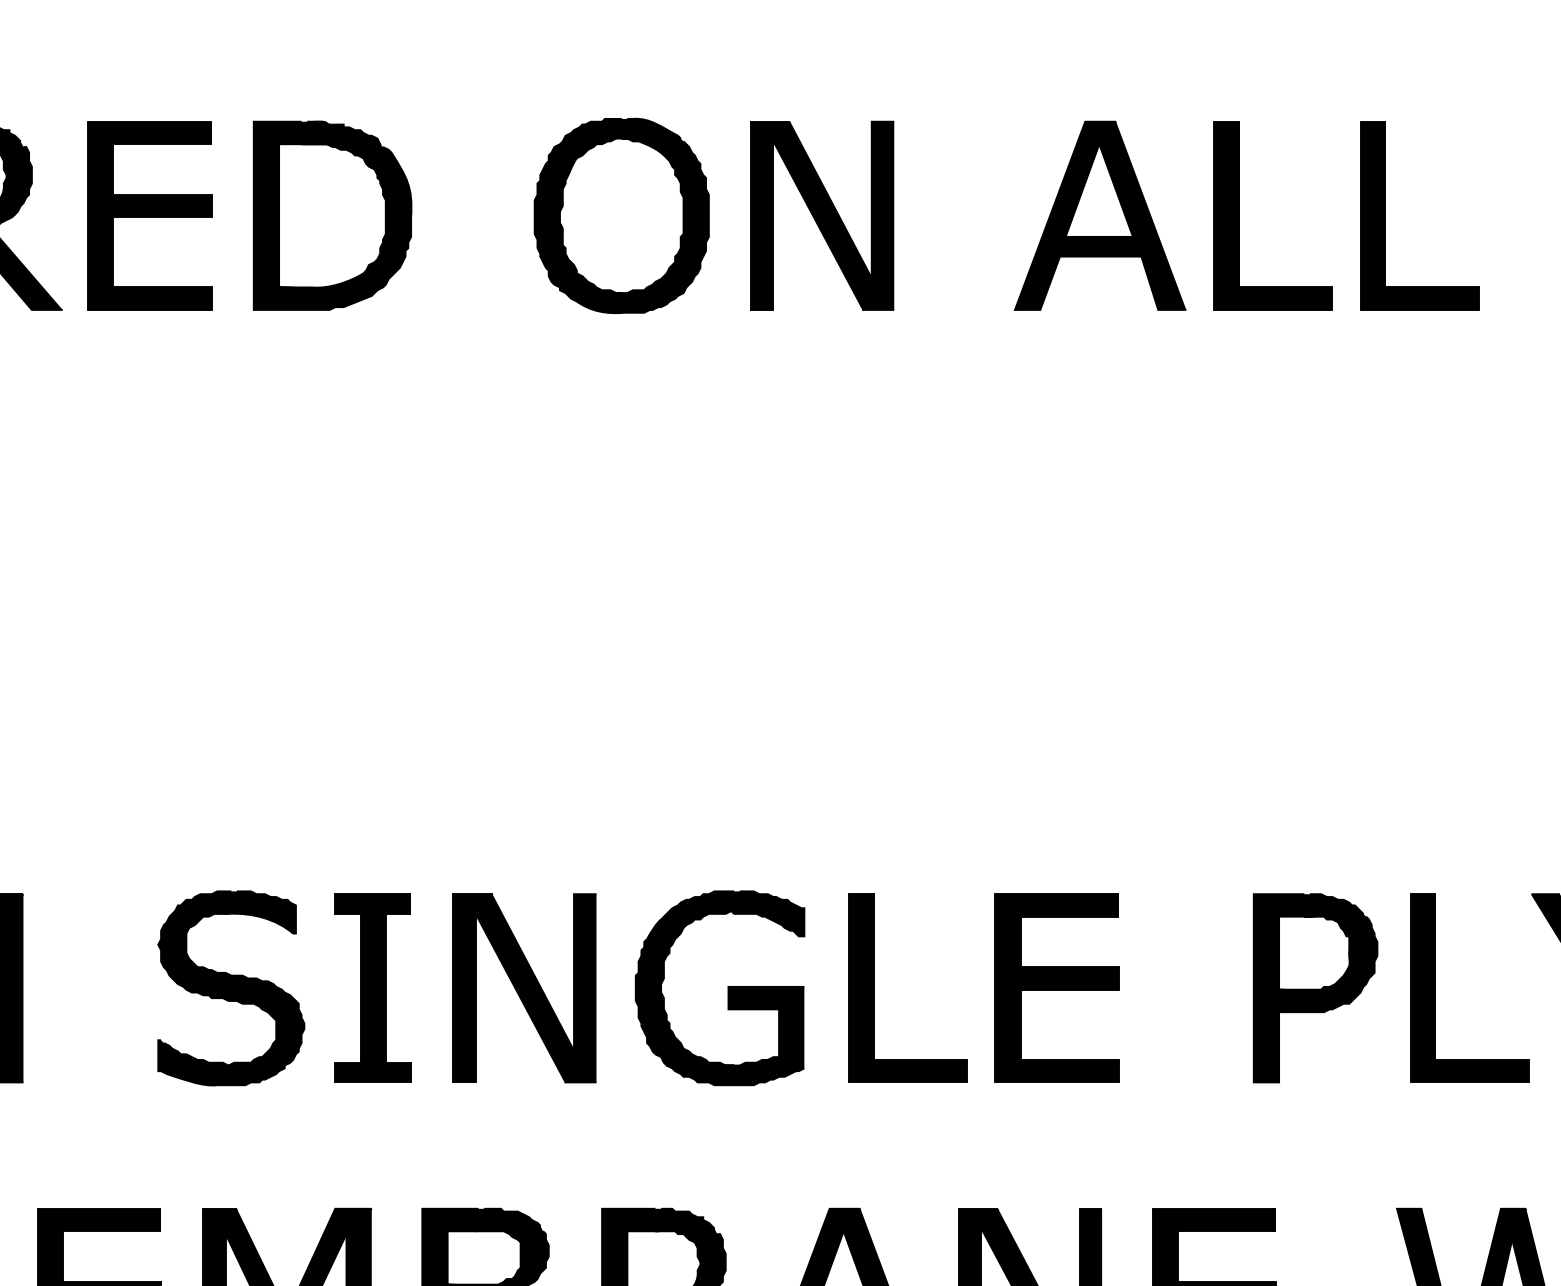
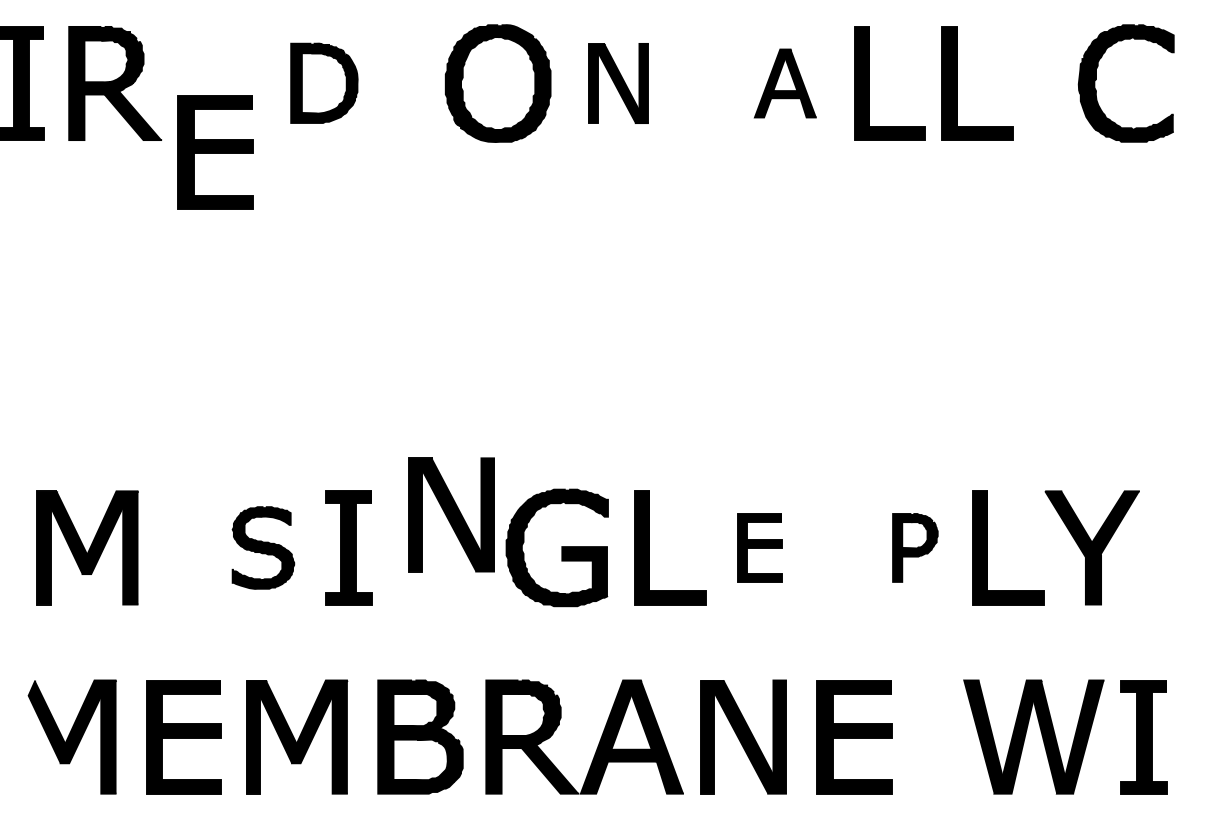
part: (332, 214) -> (324, 82), size x0.7
part: (149, 215) -> (215, 152), moved
part: (821, 215) -> (618, 83), size x0.7
part: (1099, 215) -> (785, 83), size x0.6
part: (231, 987) -> (263, 547), size x0.7
part: (524, 987) -> (451, 514), moved
part: (1056, 987) -> (759, 547), size x0.6
part: (1315, 987) -> (915, 547), size x0.6

